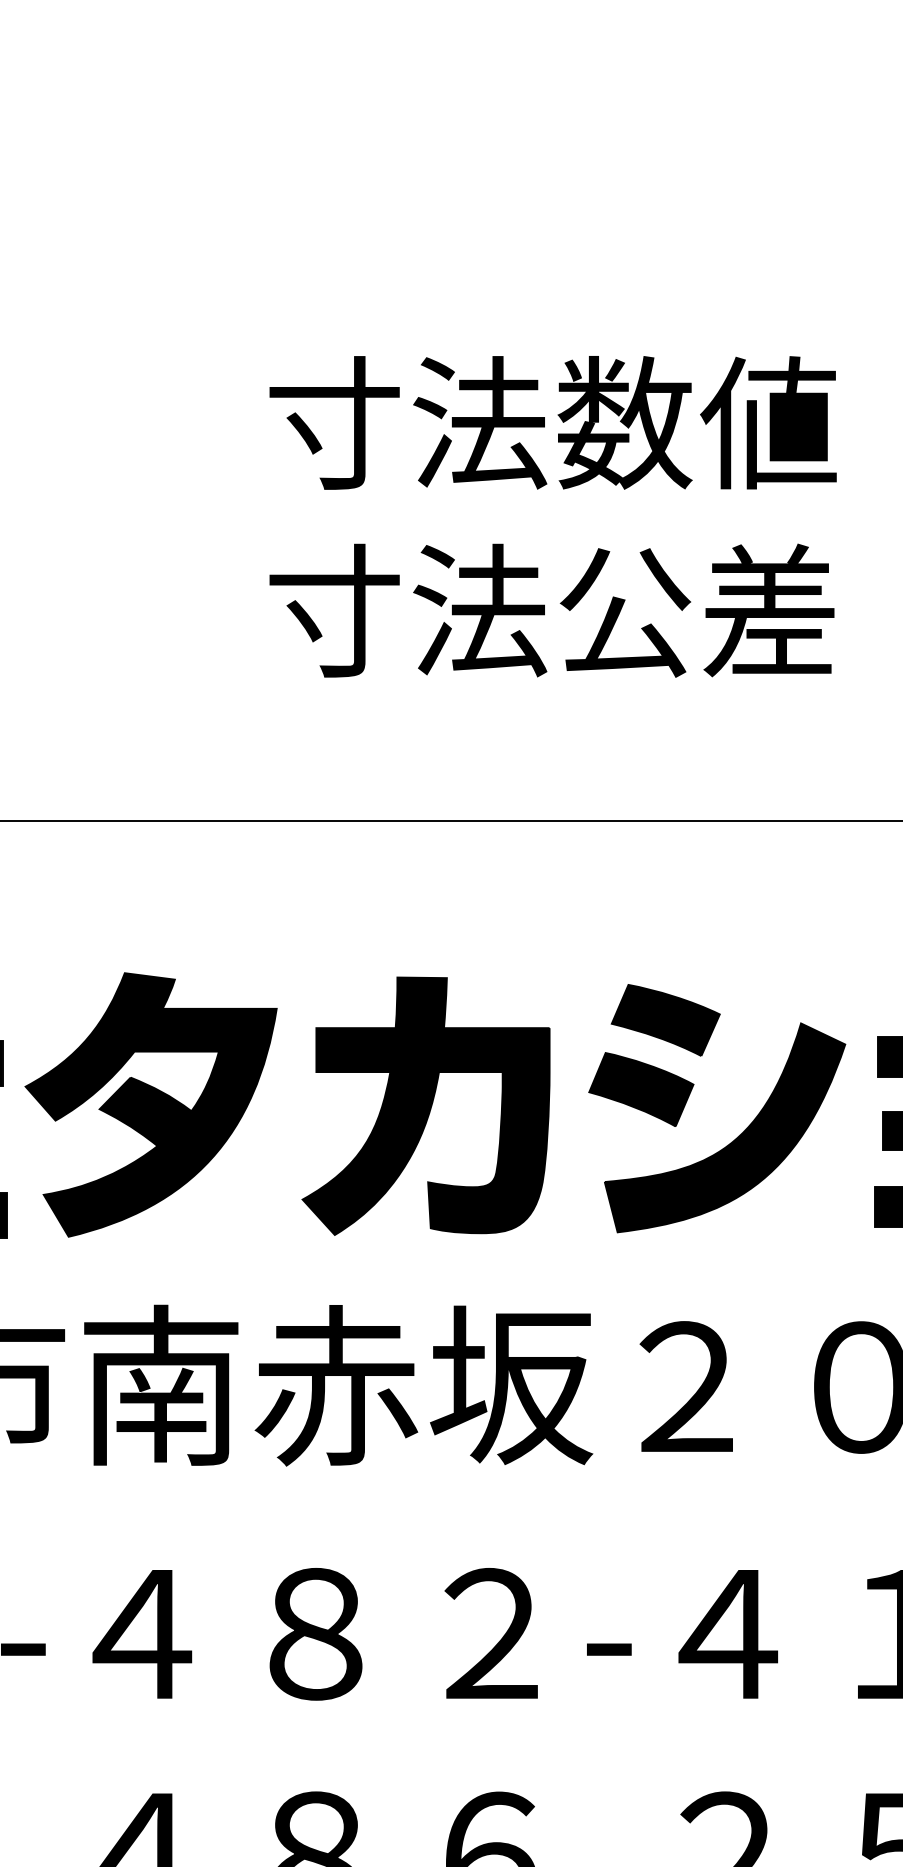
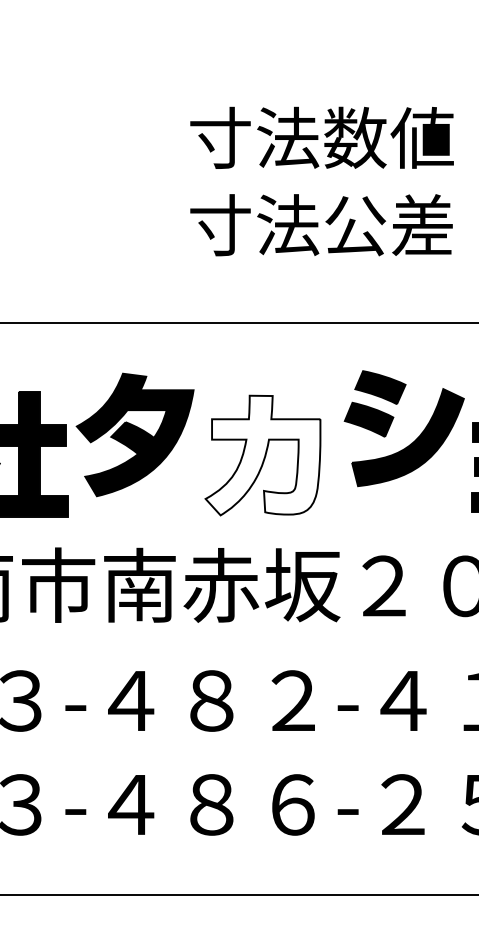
part: (691, 1095) -> (392, 422), moved
part: (149, 1103) -> (134, 434), moved
fill: (424, 1106) -> (262, 455), removed

